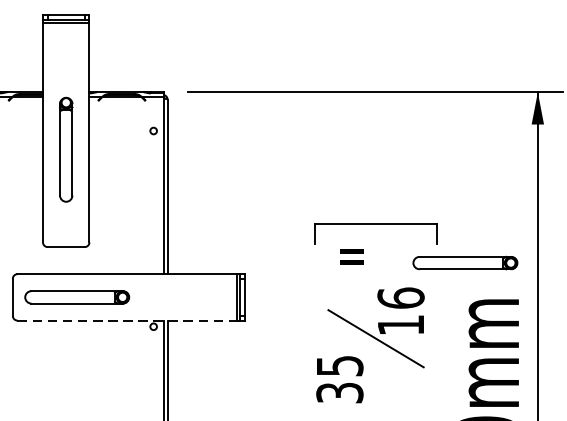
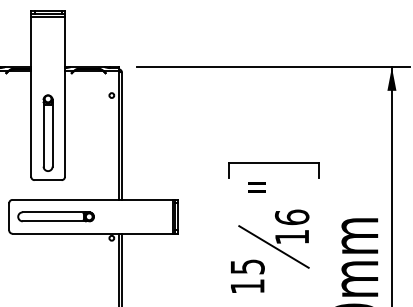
part: (65, 148) -> (47, 132), moved
part: (464, 262) -> (338, 191), removed
line: (128, 320) -> (93, 233), dashed -> solid
text: (339, 392) -> (247, 286), 35 -> 15

